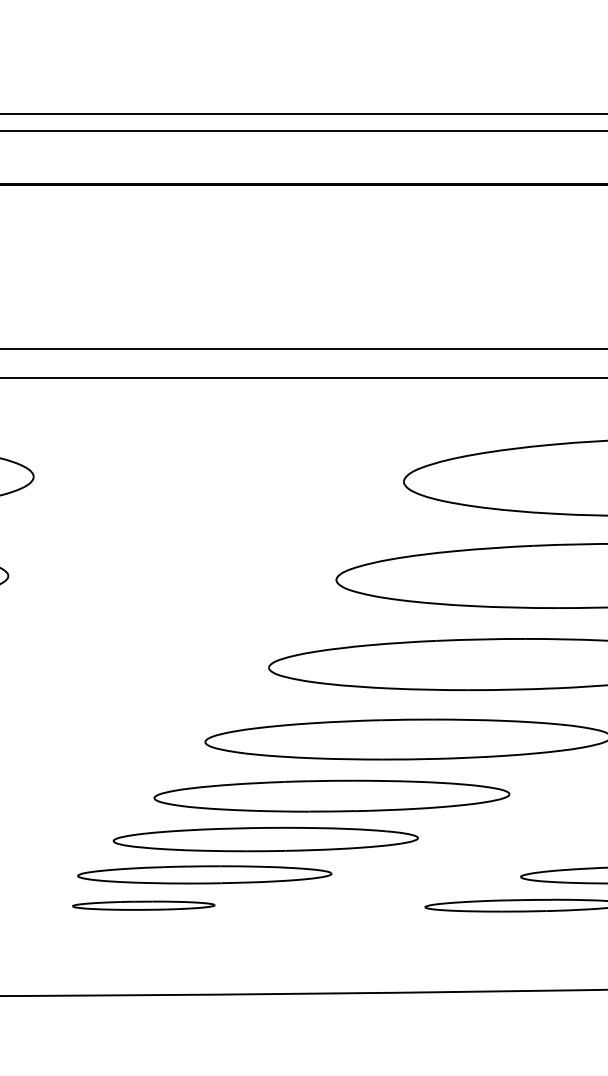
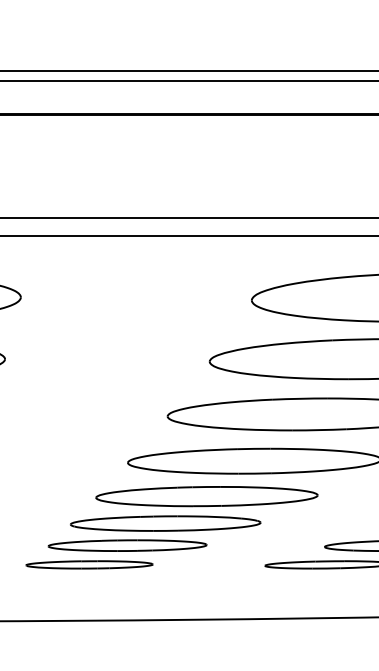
part: (143, 905) -> (89, 564), size x1.43

